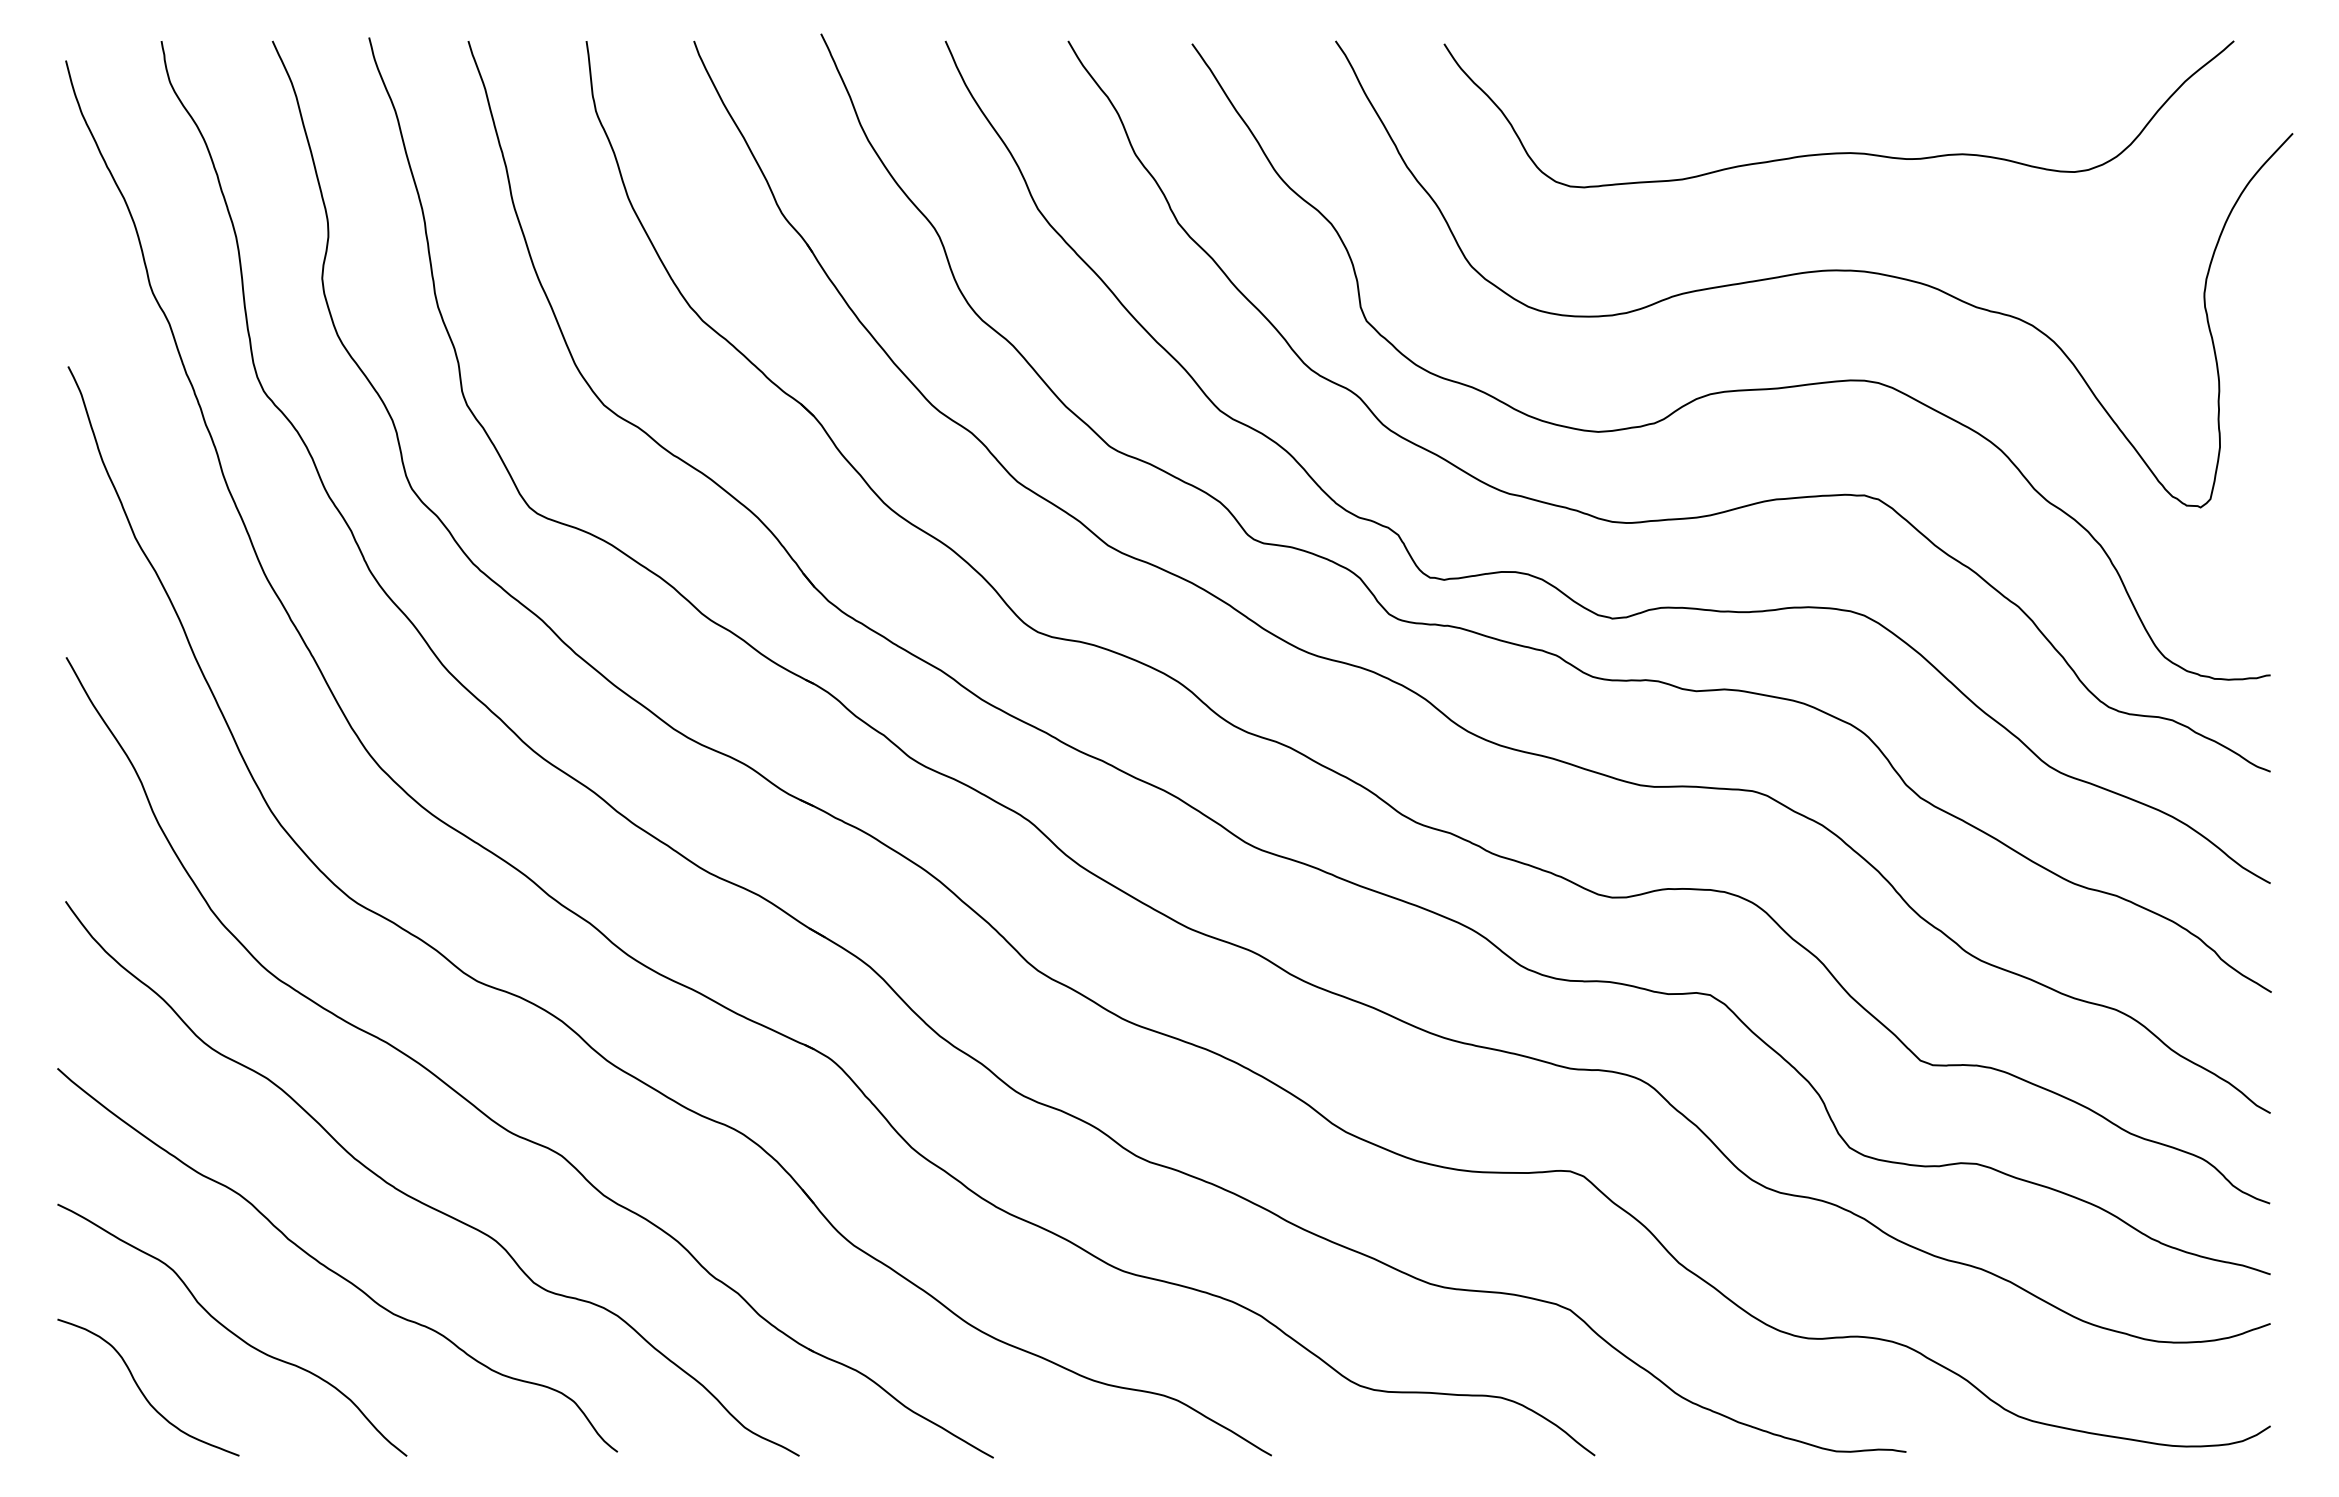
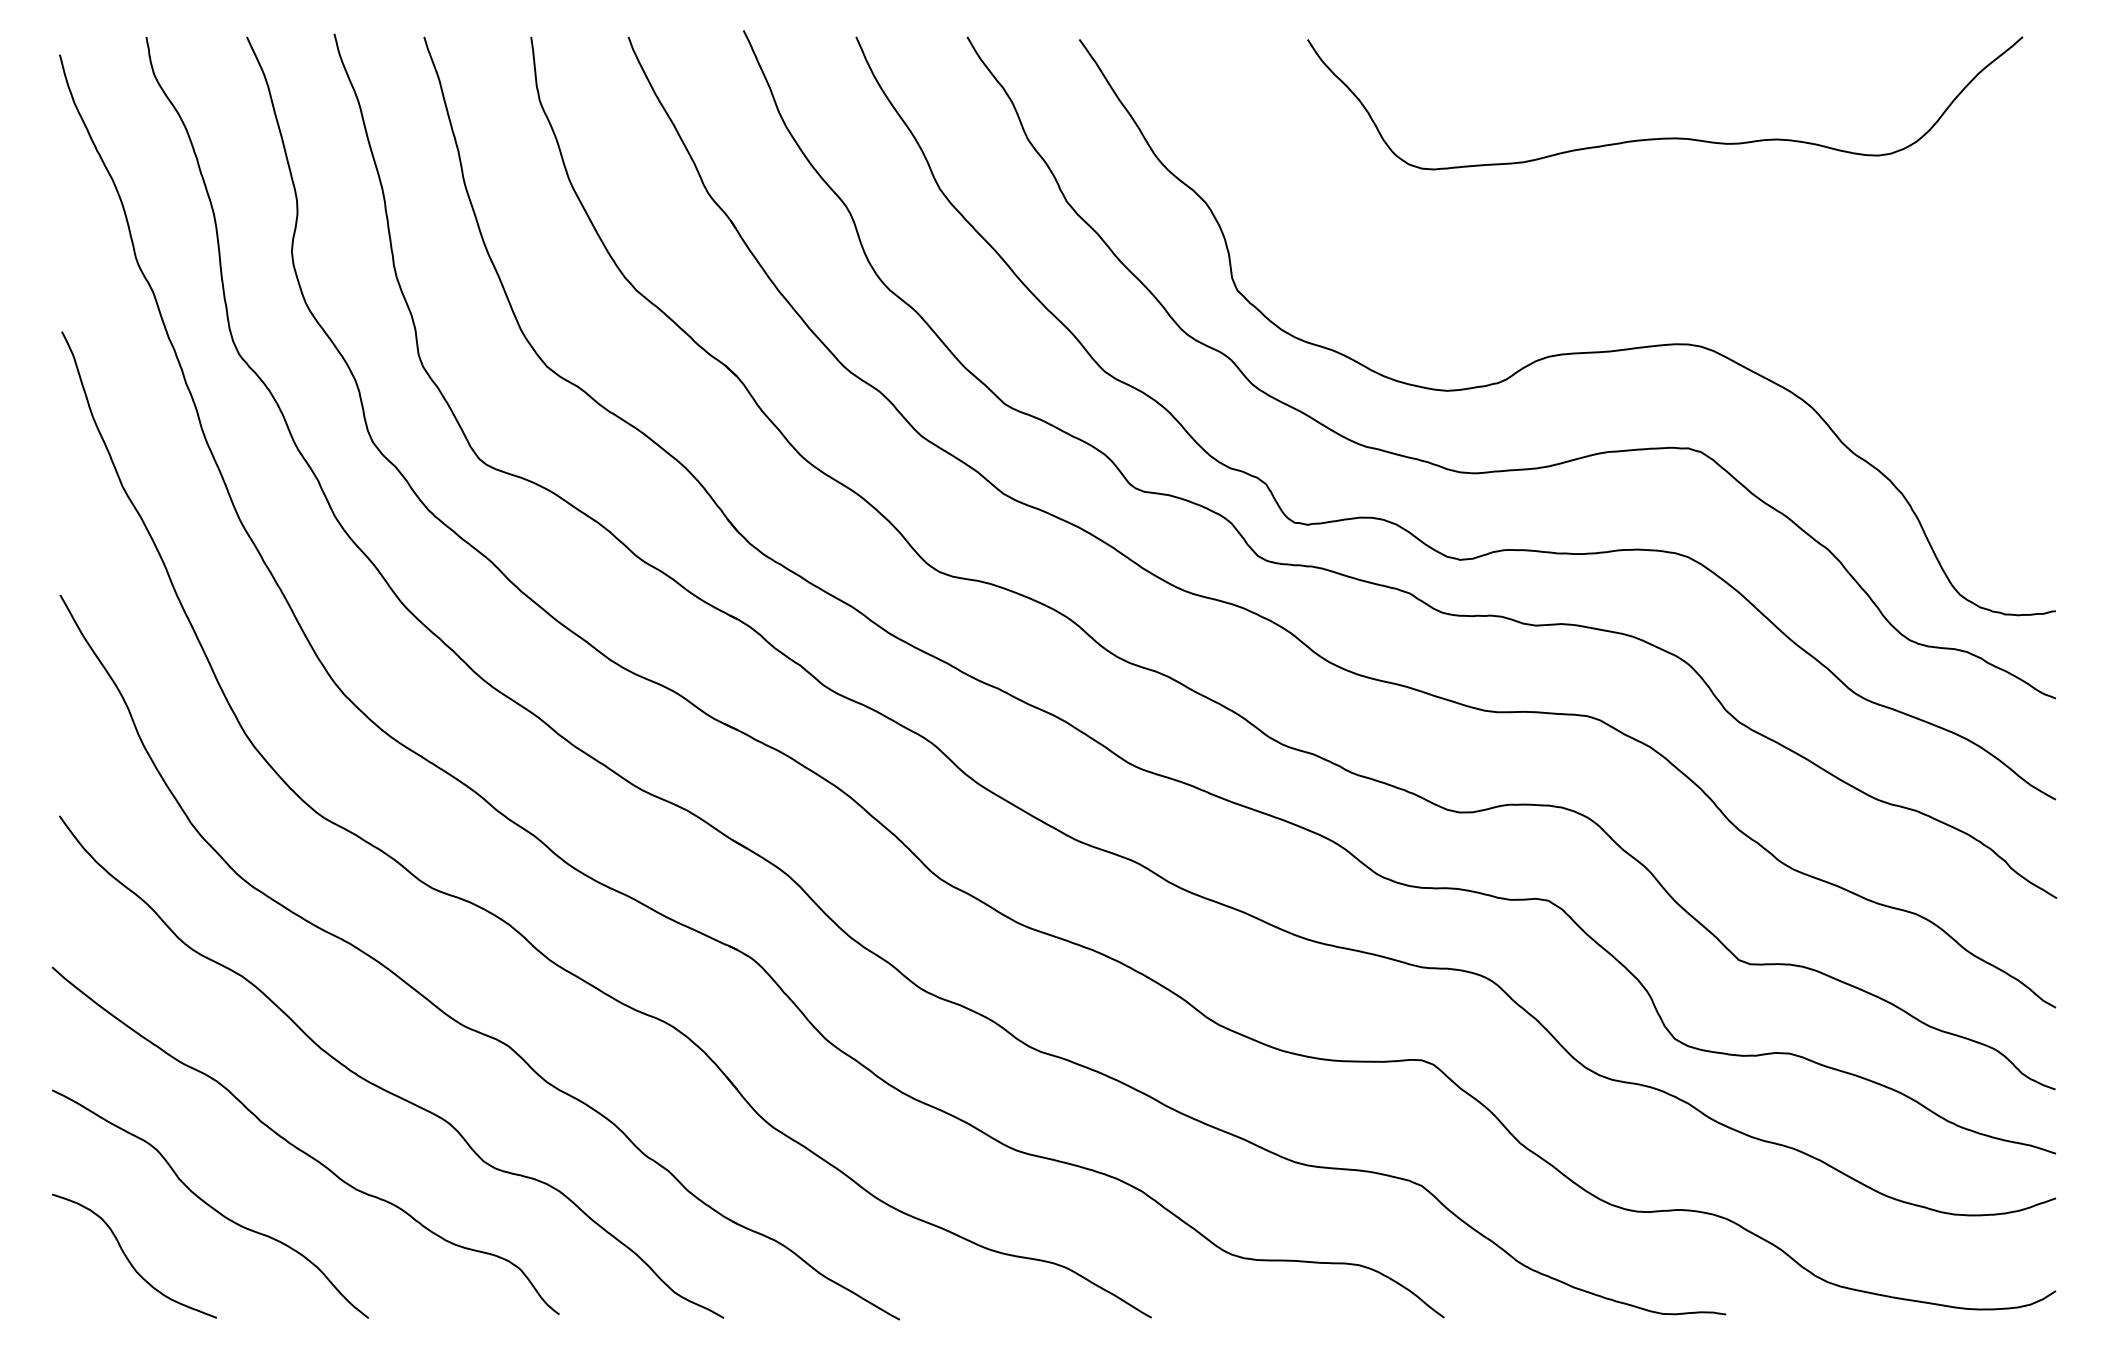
curve: (1814, 272) -> (1642, 246), removed

